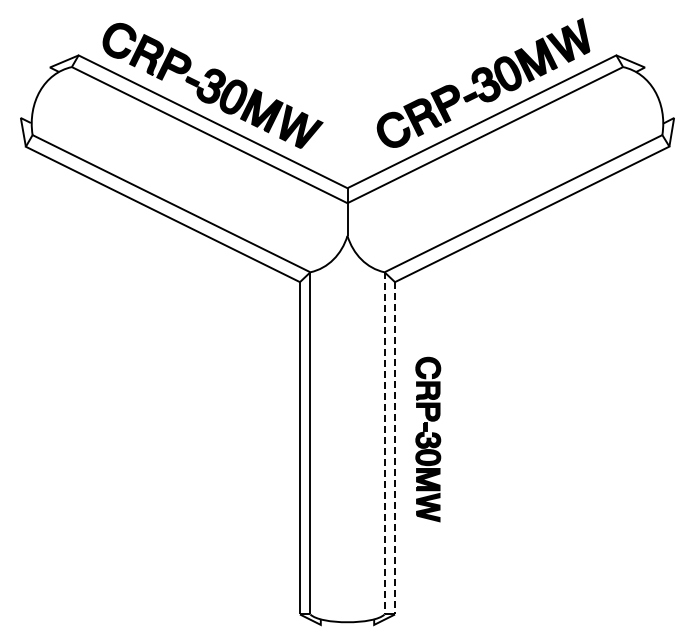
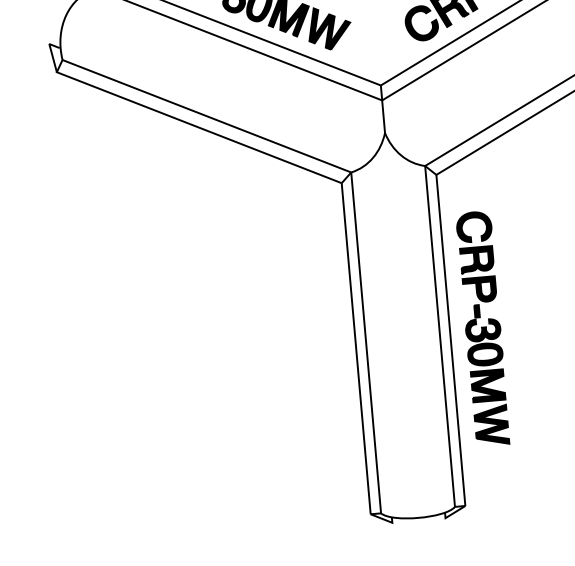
part: (428, 439) -> (483, 328), size x1.43
line: (384, 443) -> (439, 336), dashed -> solid
line: (395, 448) -> (451, 340), dashed -> solid

